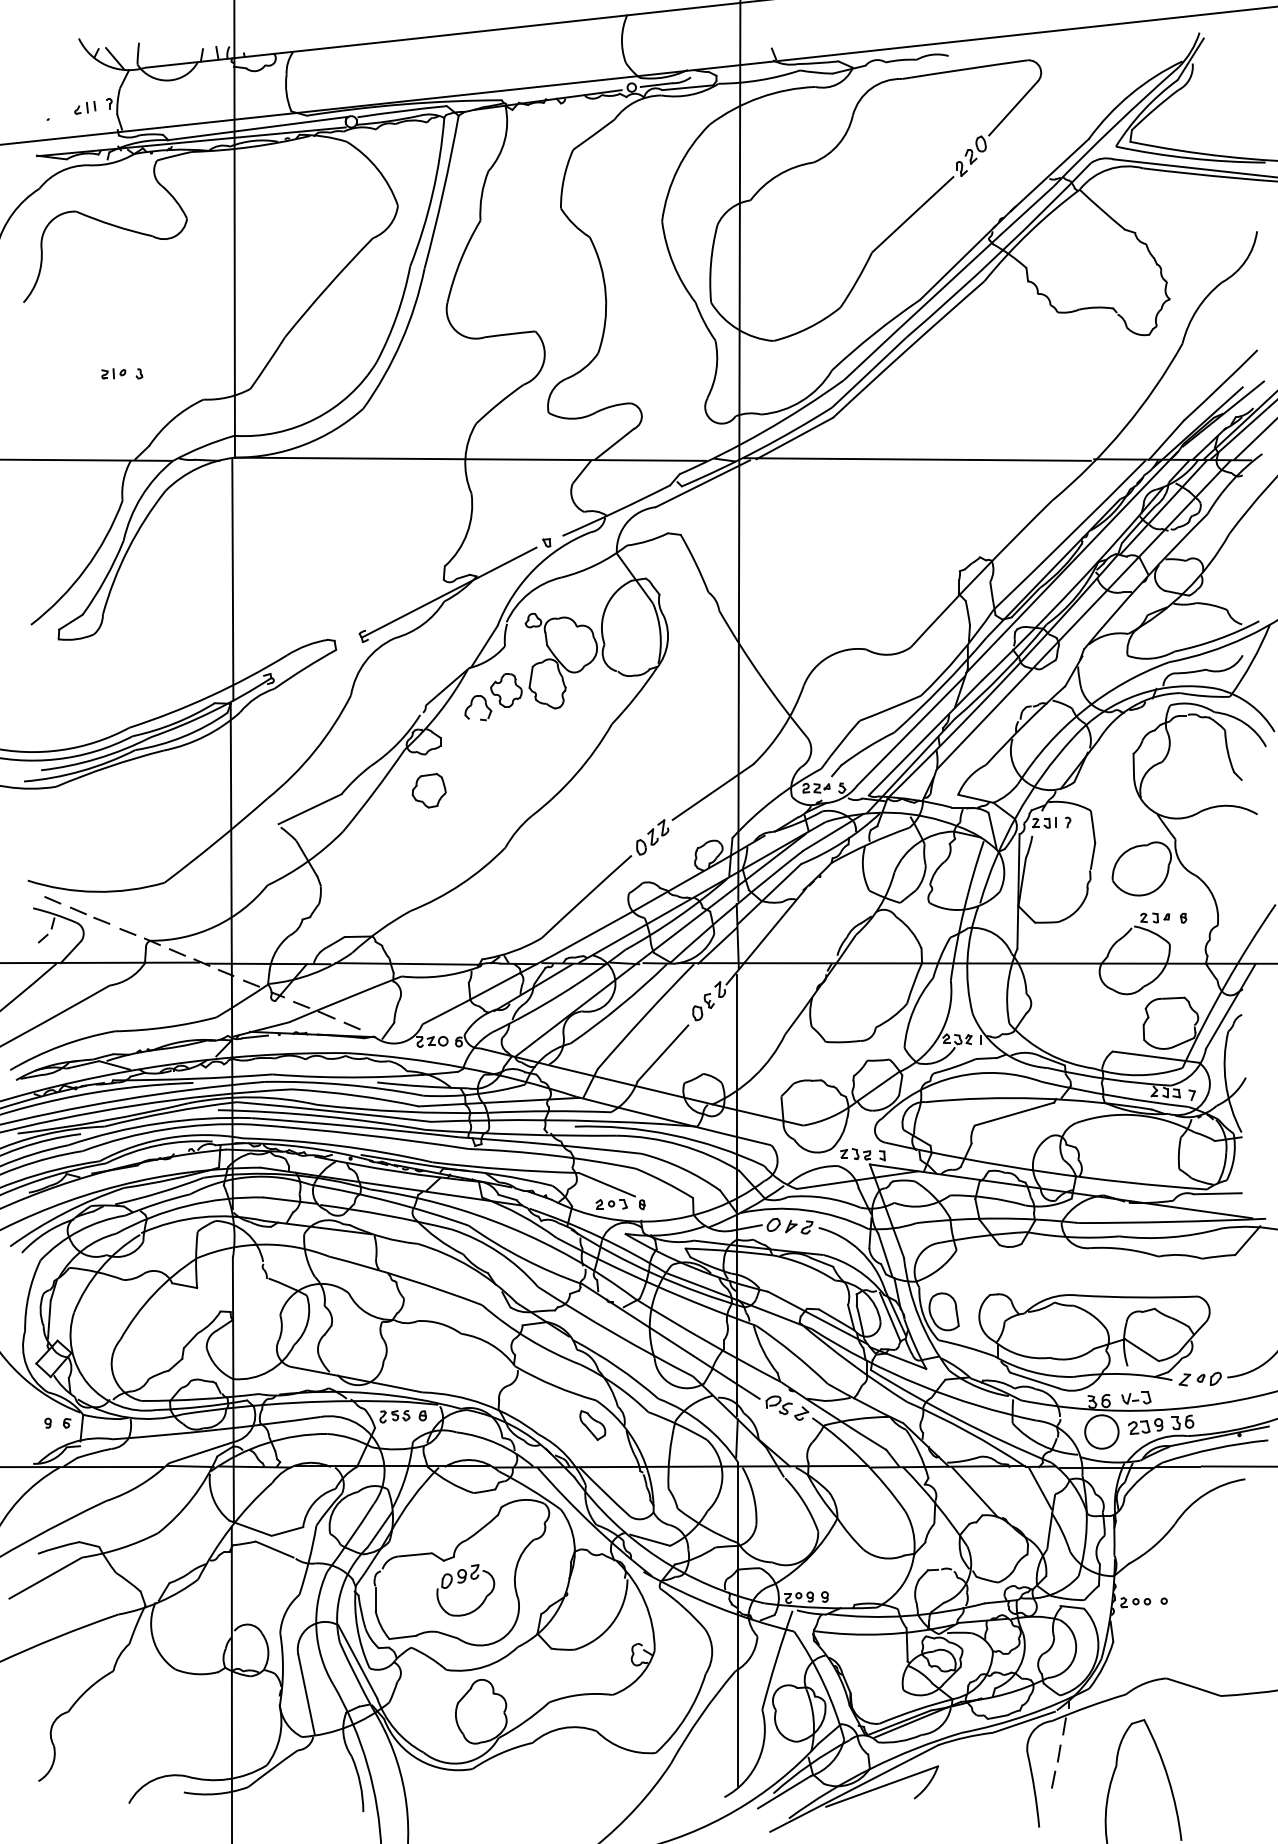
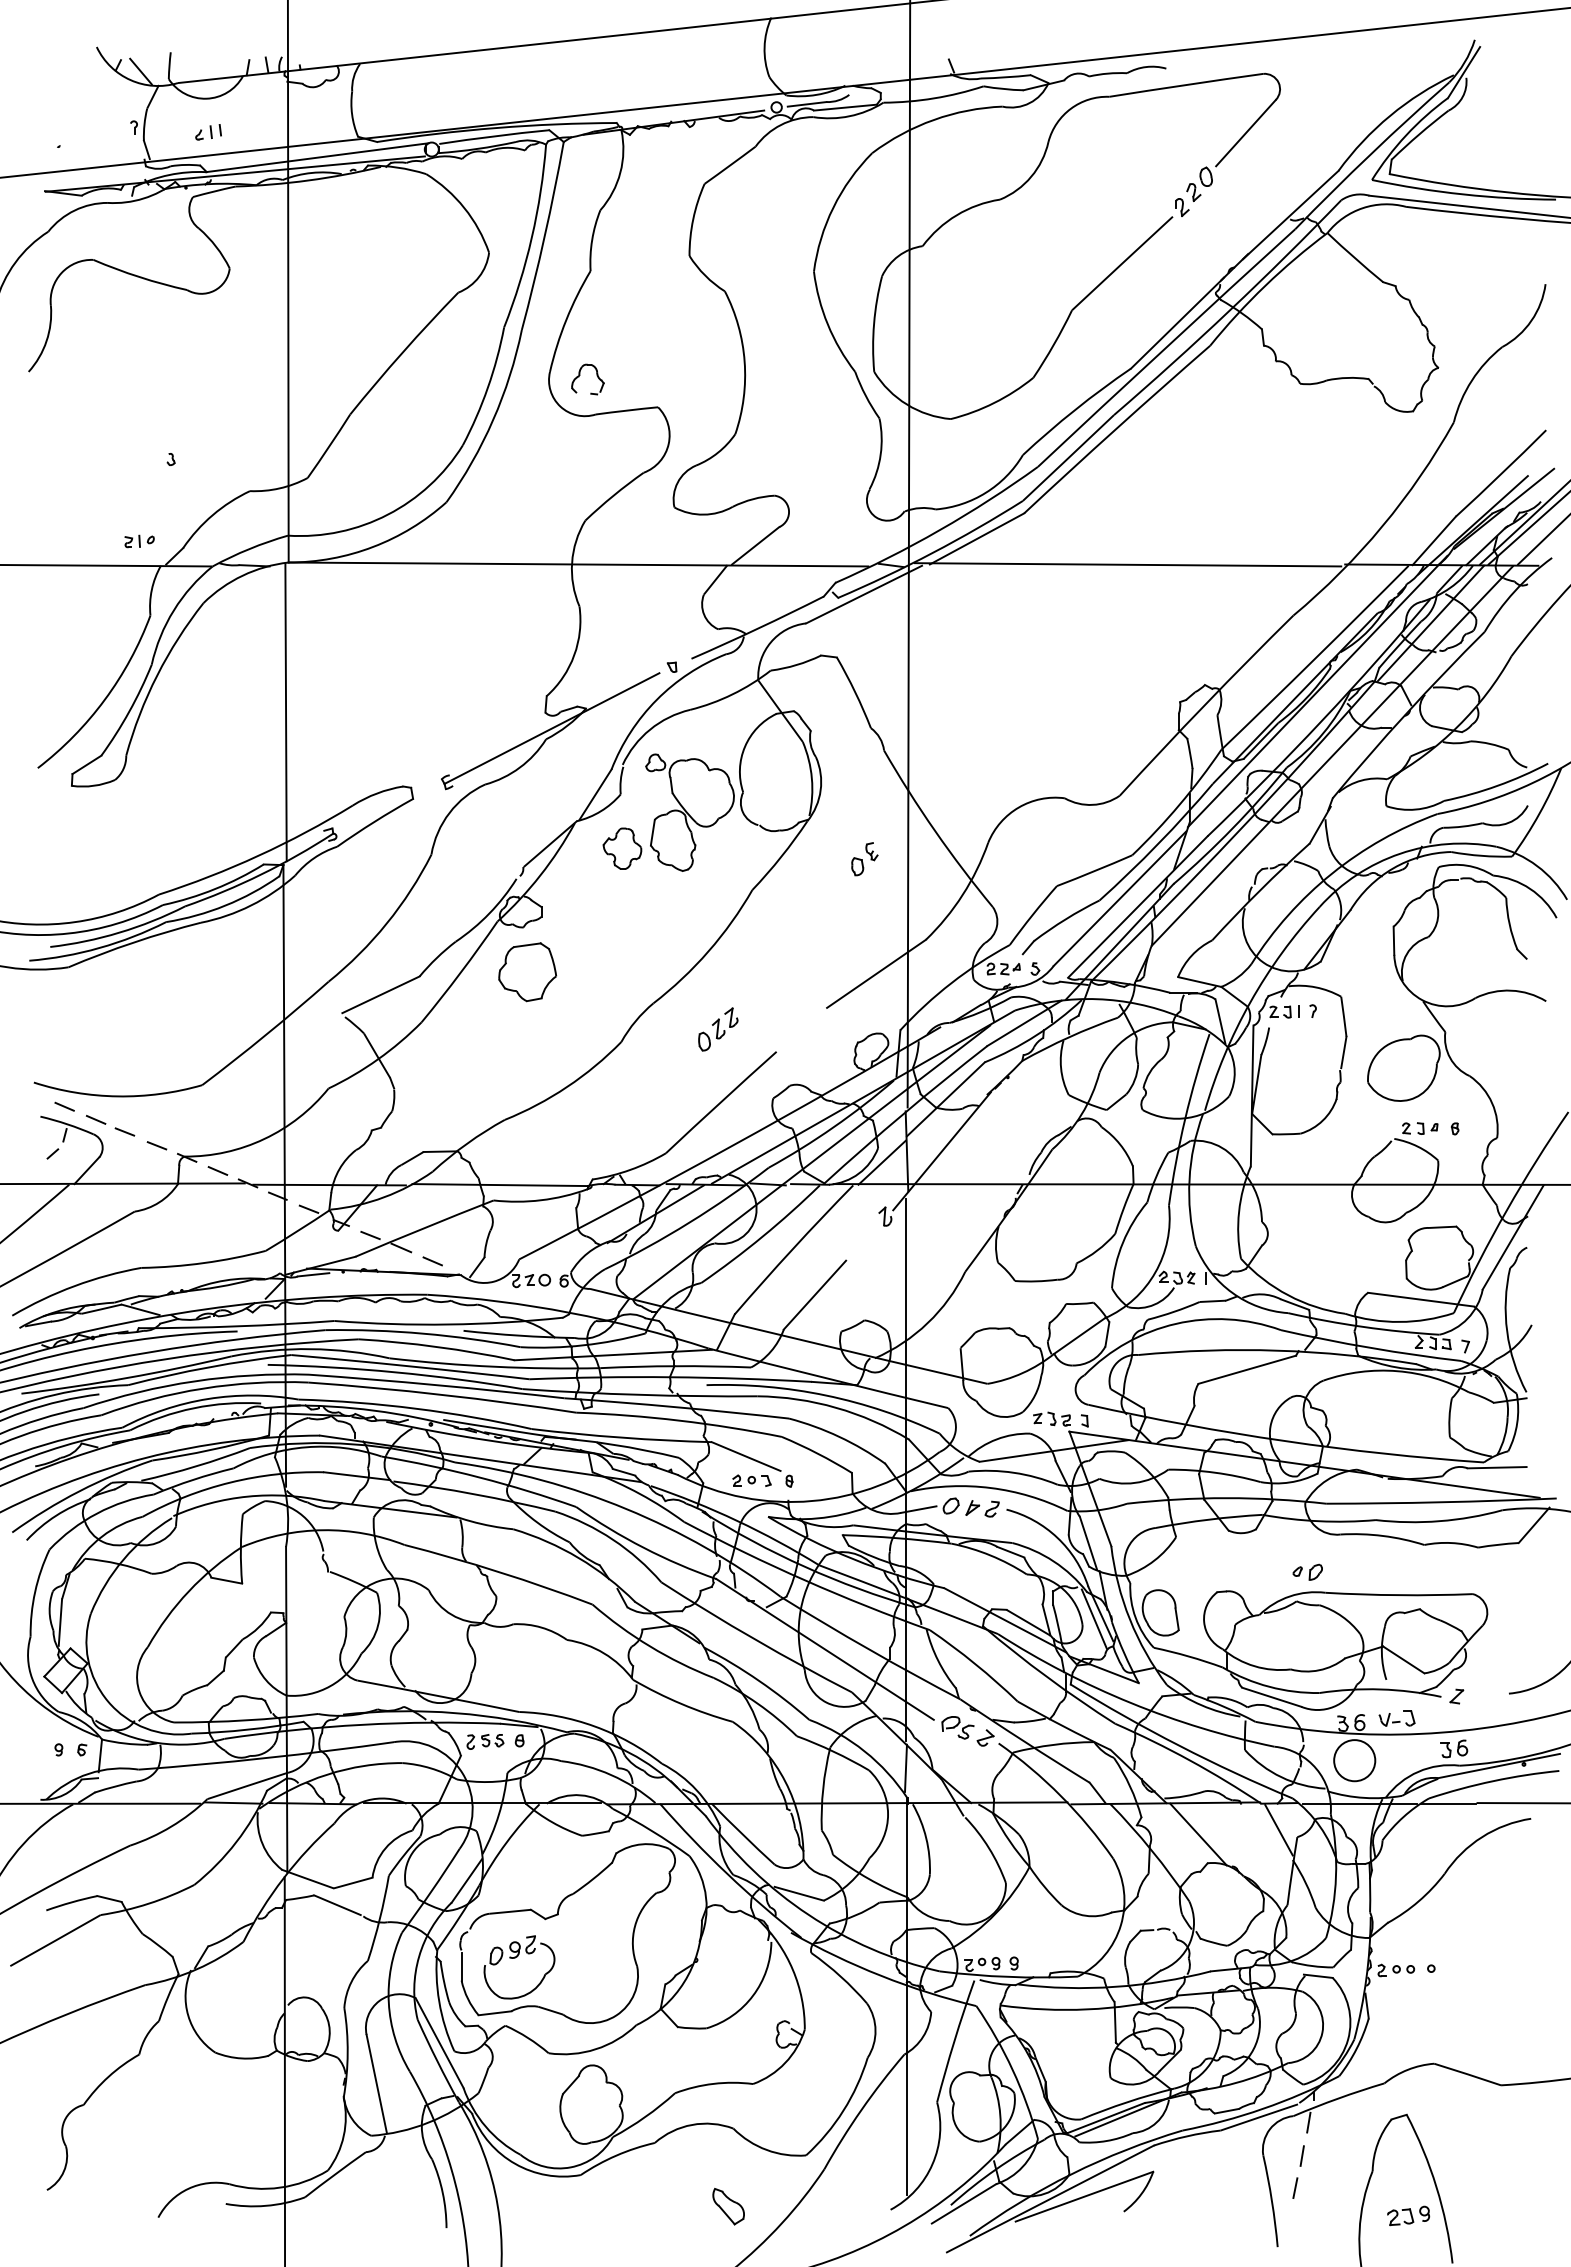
part: (85, 107) -> (208, 132), moved
part: (113, 373) -> (139, 541), moved
part: (472, 704) -> (580, 375), moved
part: (429, 790) -> (527, 971), size x1.4
part: (652, 837) -> (718, 1029), moved
part: (703, 1007) -> (864, 859), moved
part: (1209, 1378) -> (1307, 1571), moved
part: (592, 1425) -> (728, 2206), moved
part: (1145, 1426) -> (1408, 2215), moved
part: (462, 1583) -> (515, 1958), moved

